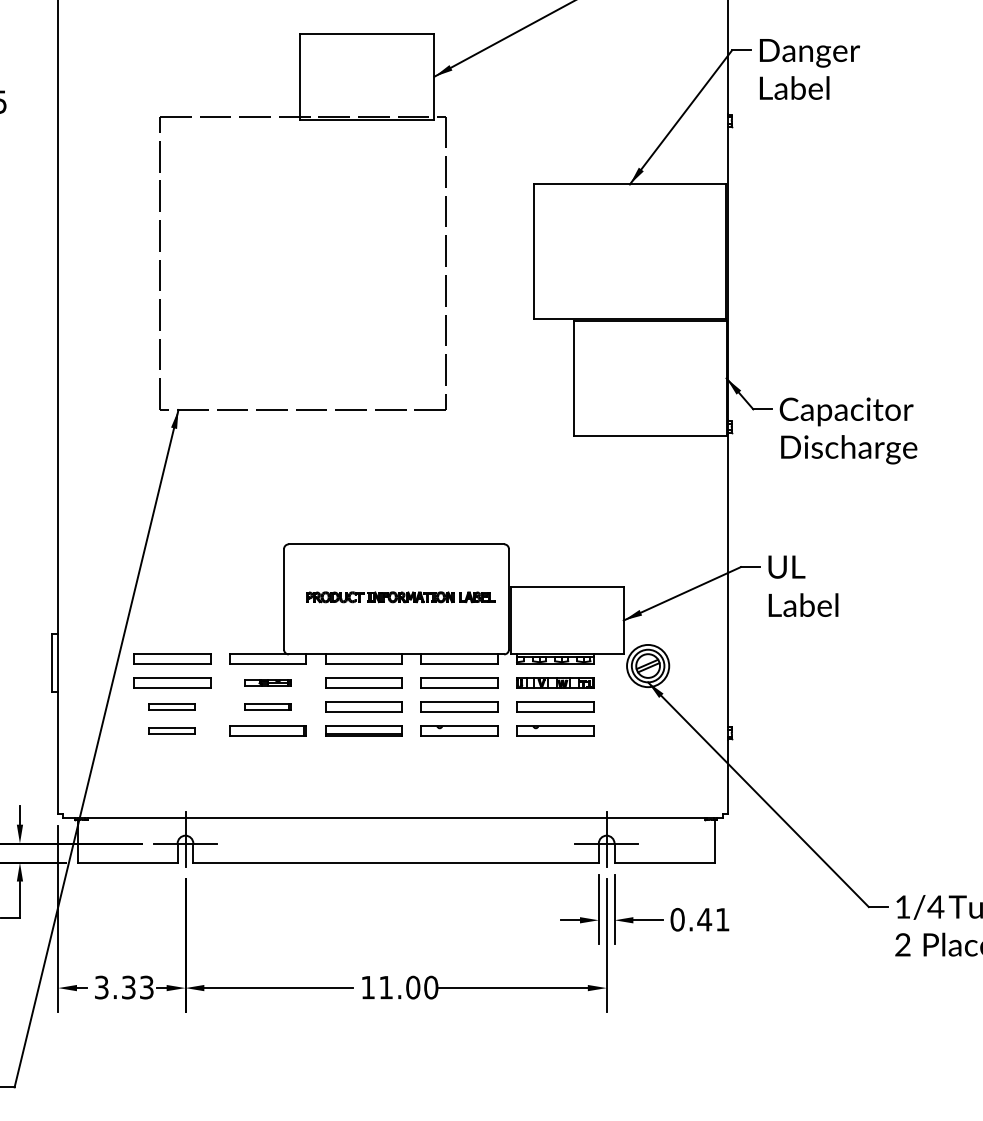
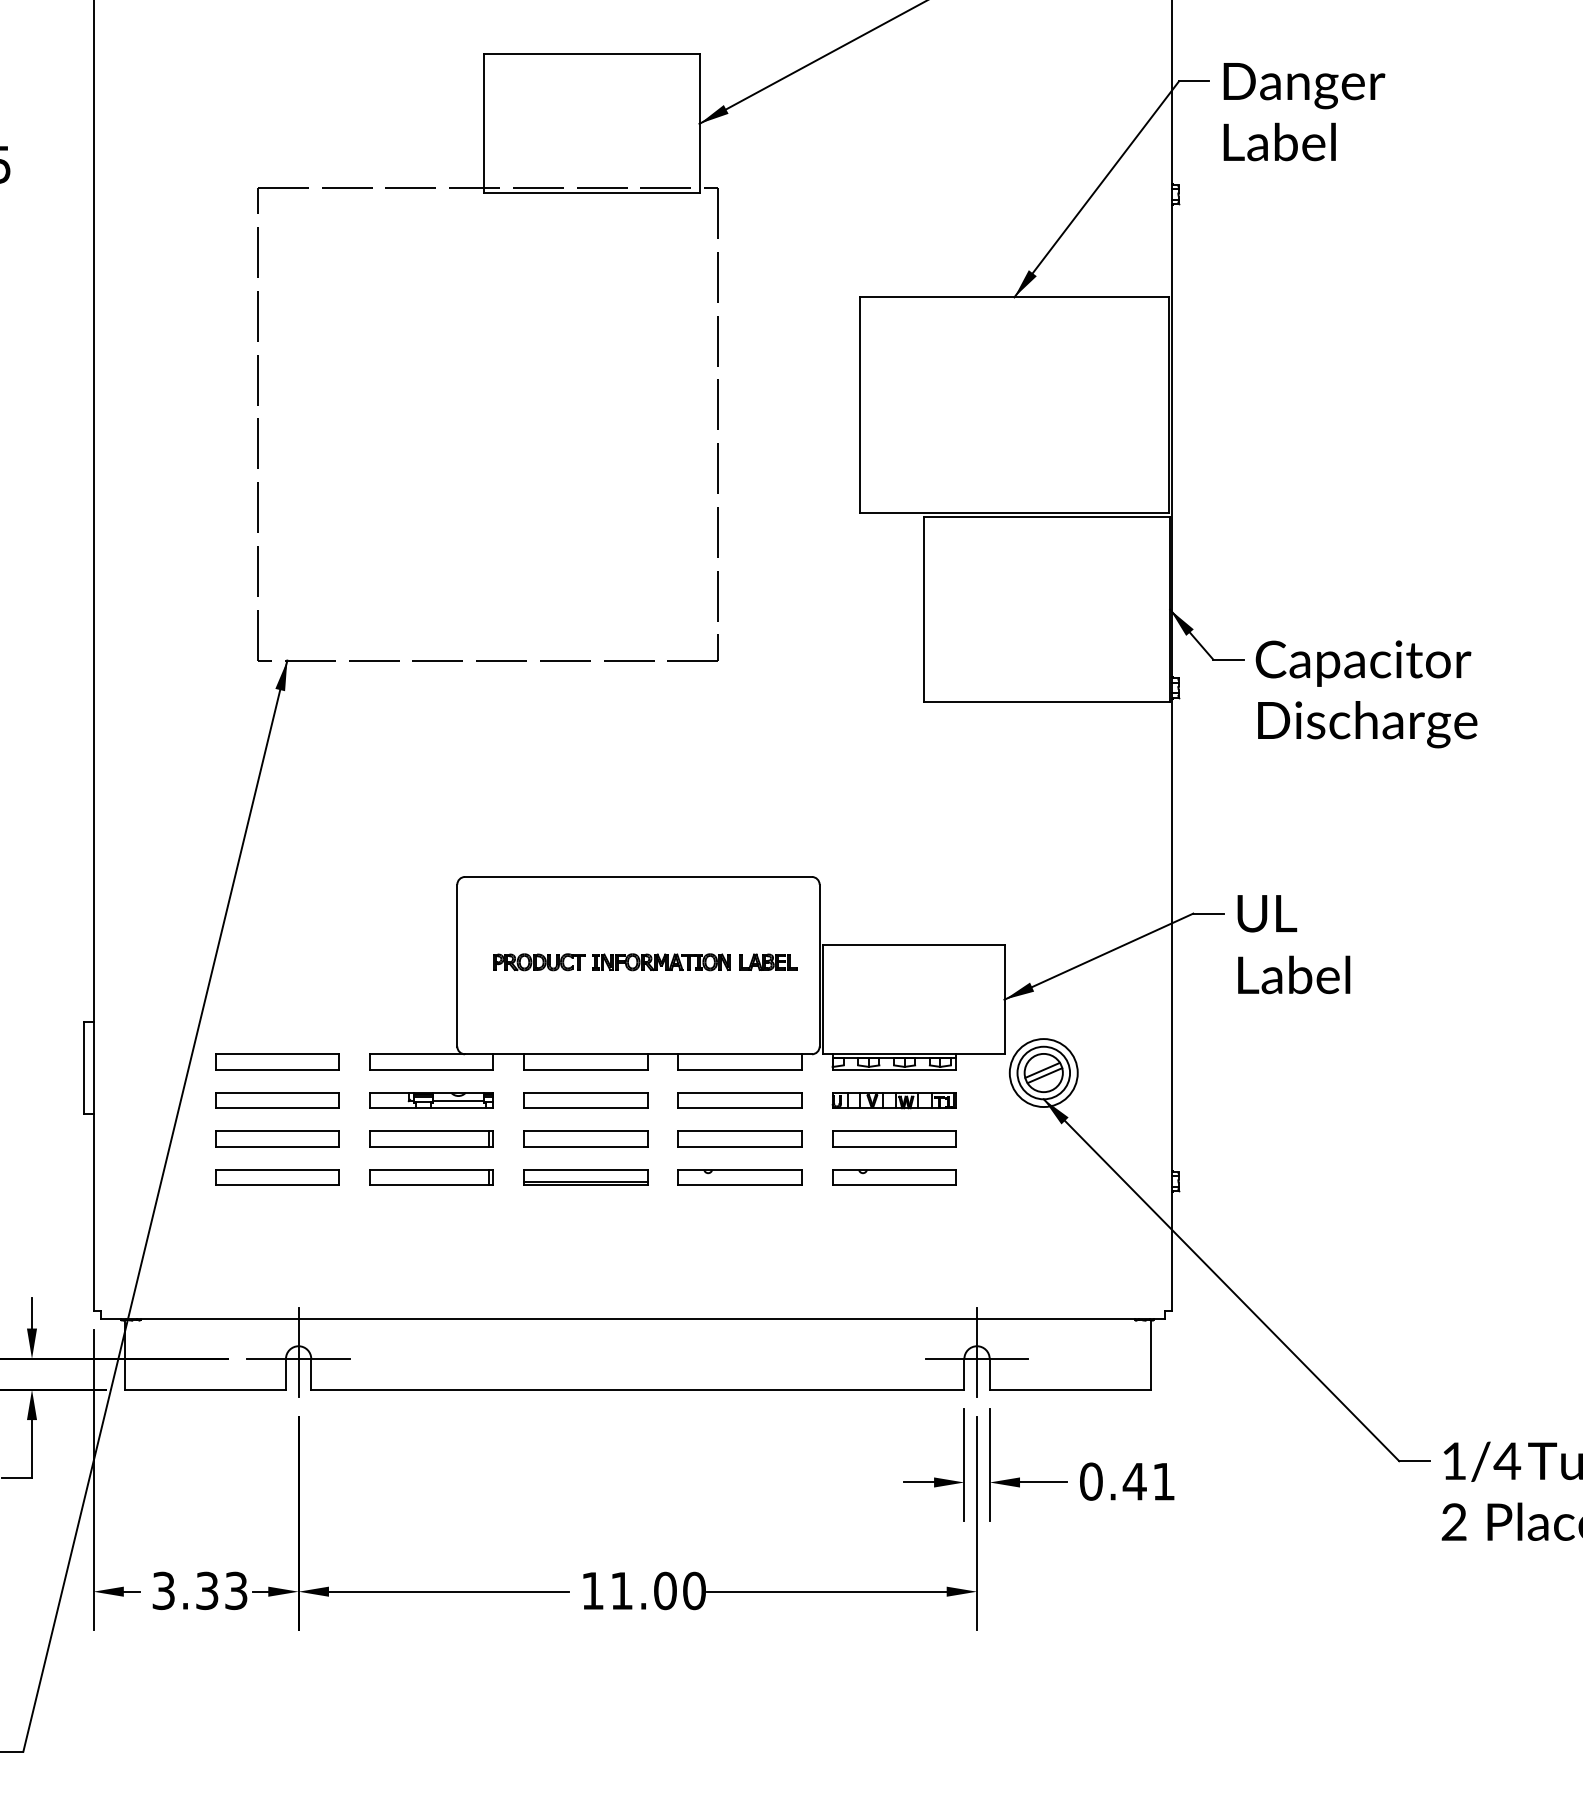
part: (267, 682) -> (430, 1099), size x1.67
part: (172, 706) -> (277, 1138), size x1.67
part: (267, 706) -> (430, 1138), size x1.67
part: (172, 730) -> (277, 1176), size x1.67

